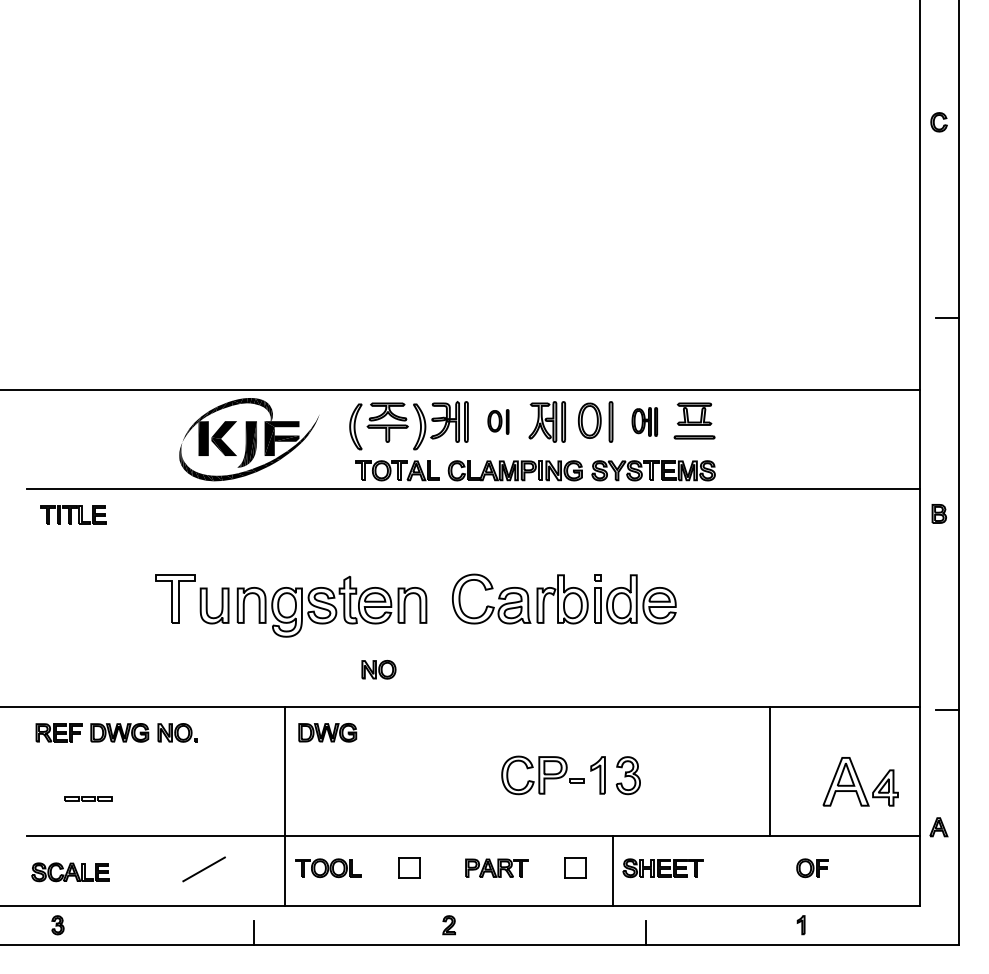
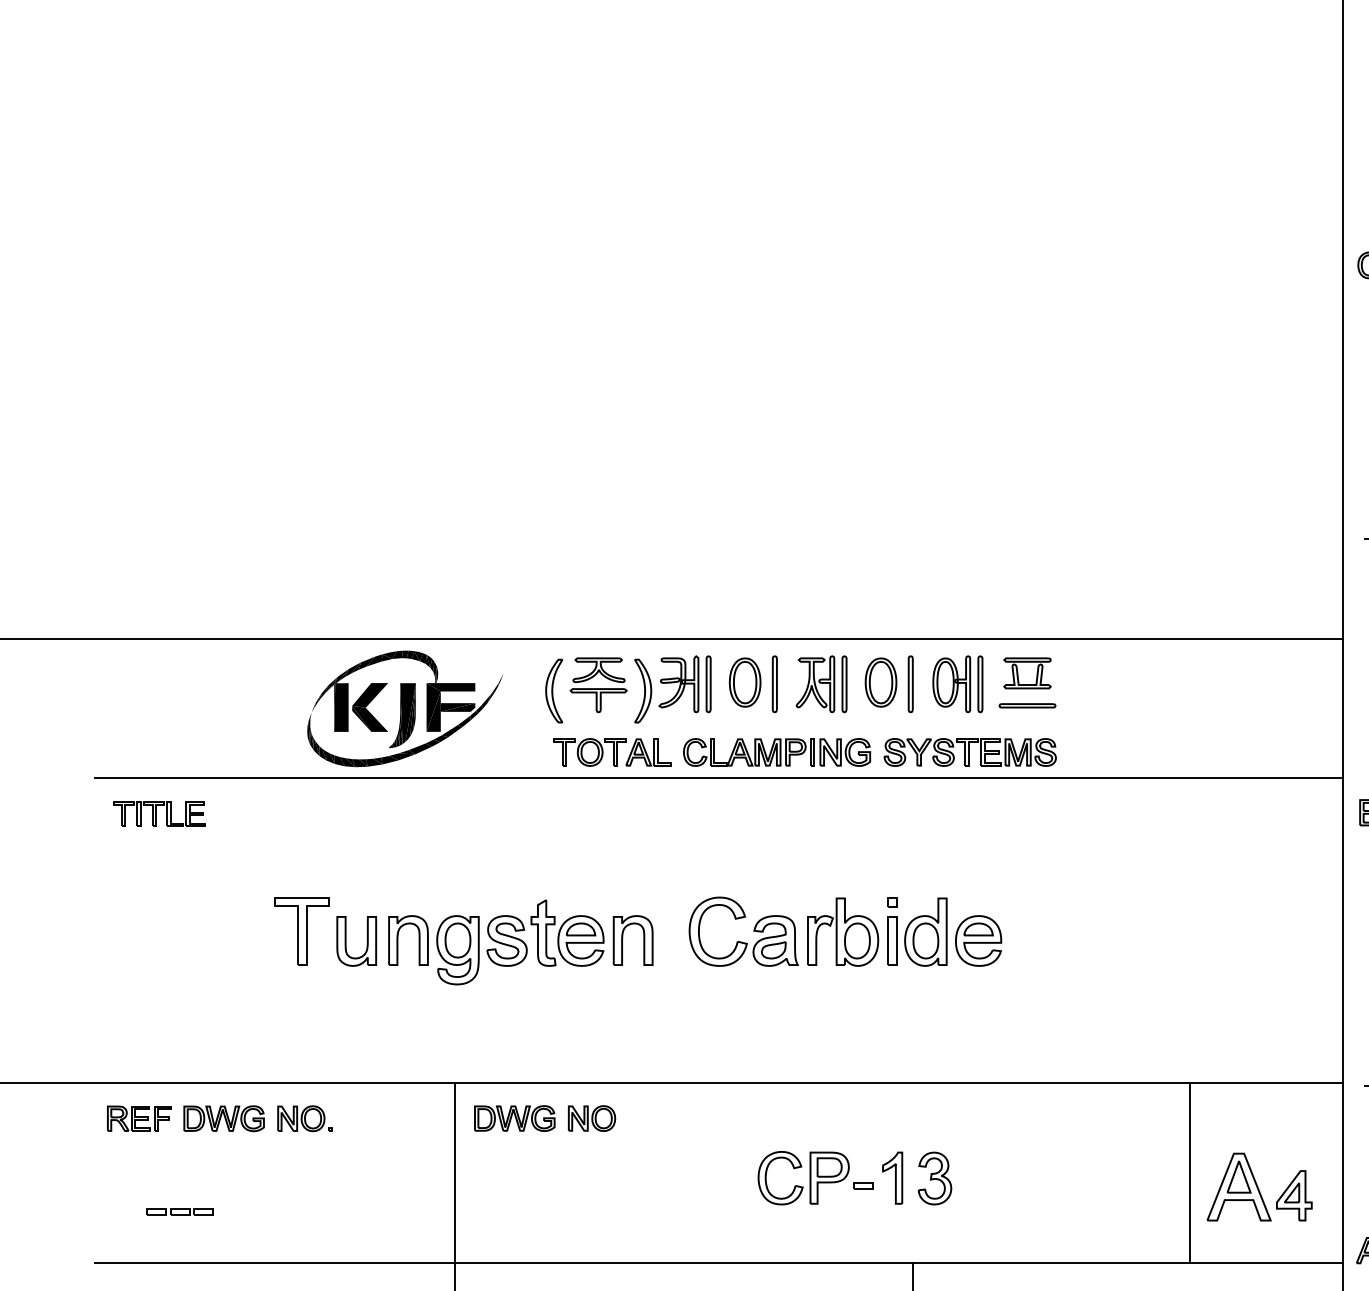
part: (498, 421) -> (753, 683), size x1.67
part: (644, 421) -> (957, 683), size x1.43
part: (378, 669) -> (591, 1118), moved
line: (770, 771) -> (1190, 1172), moved

